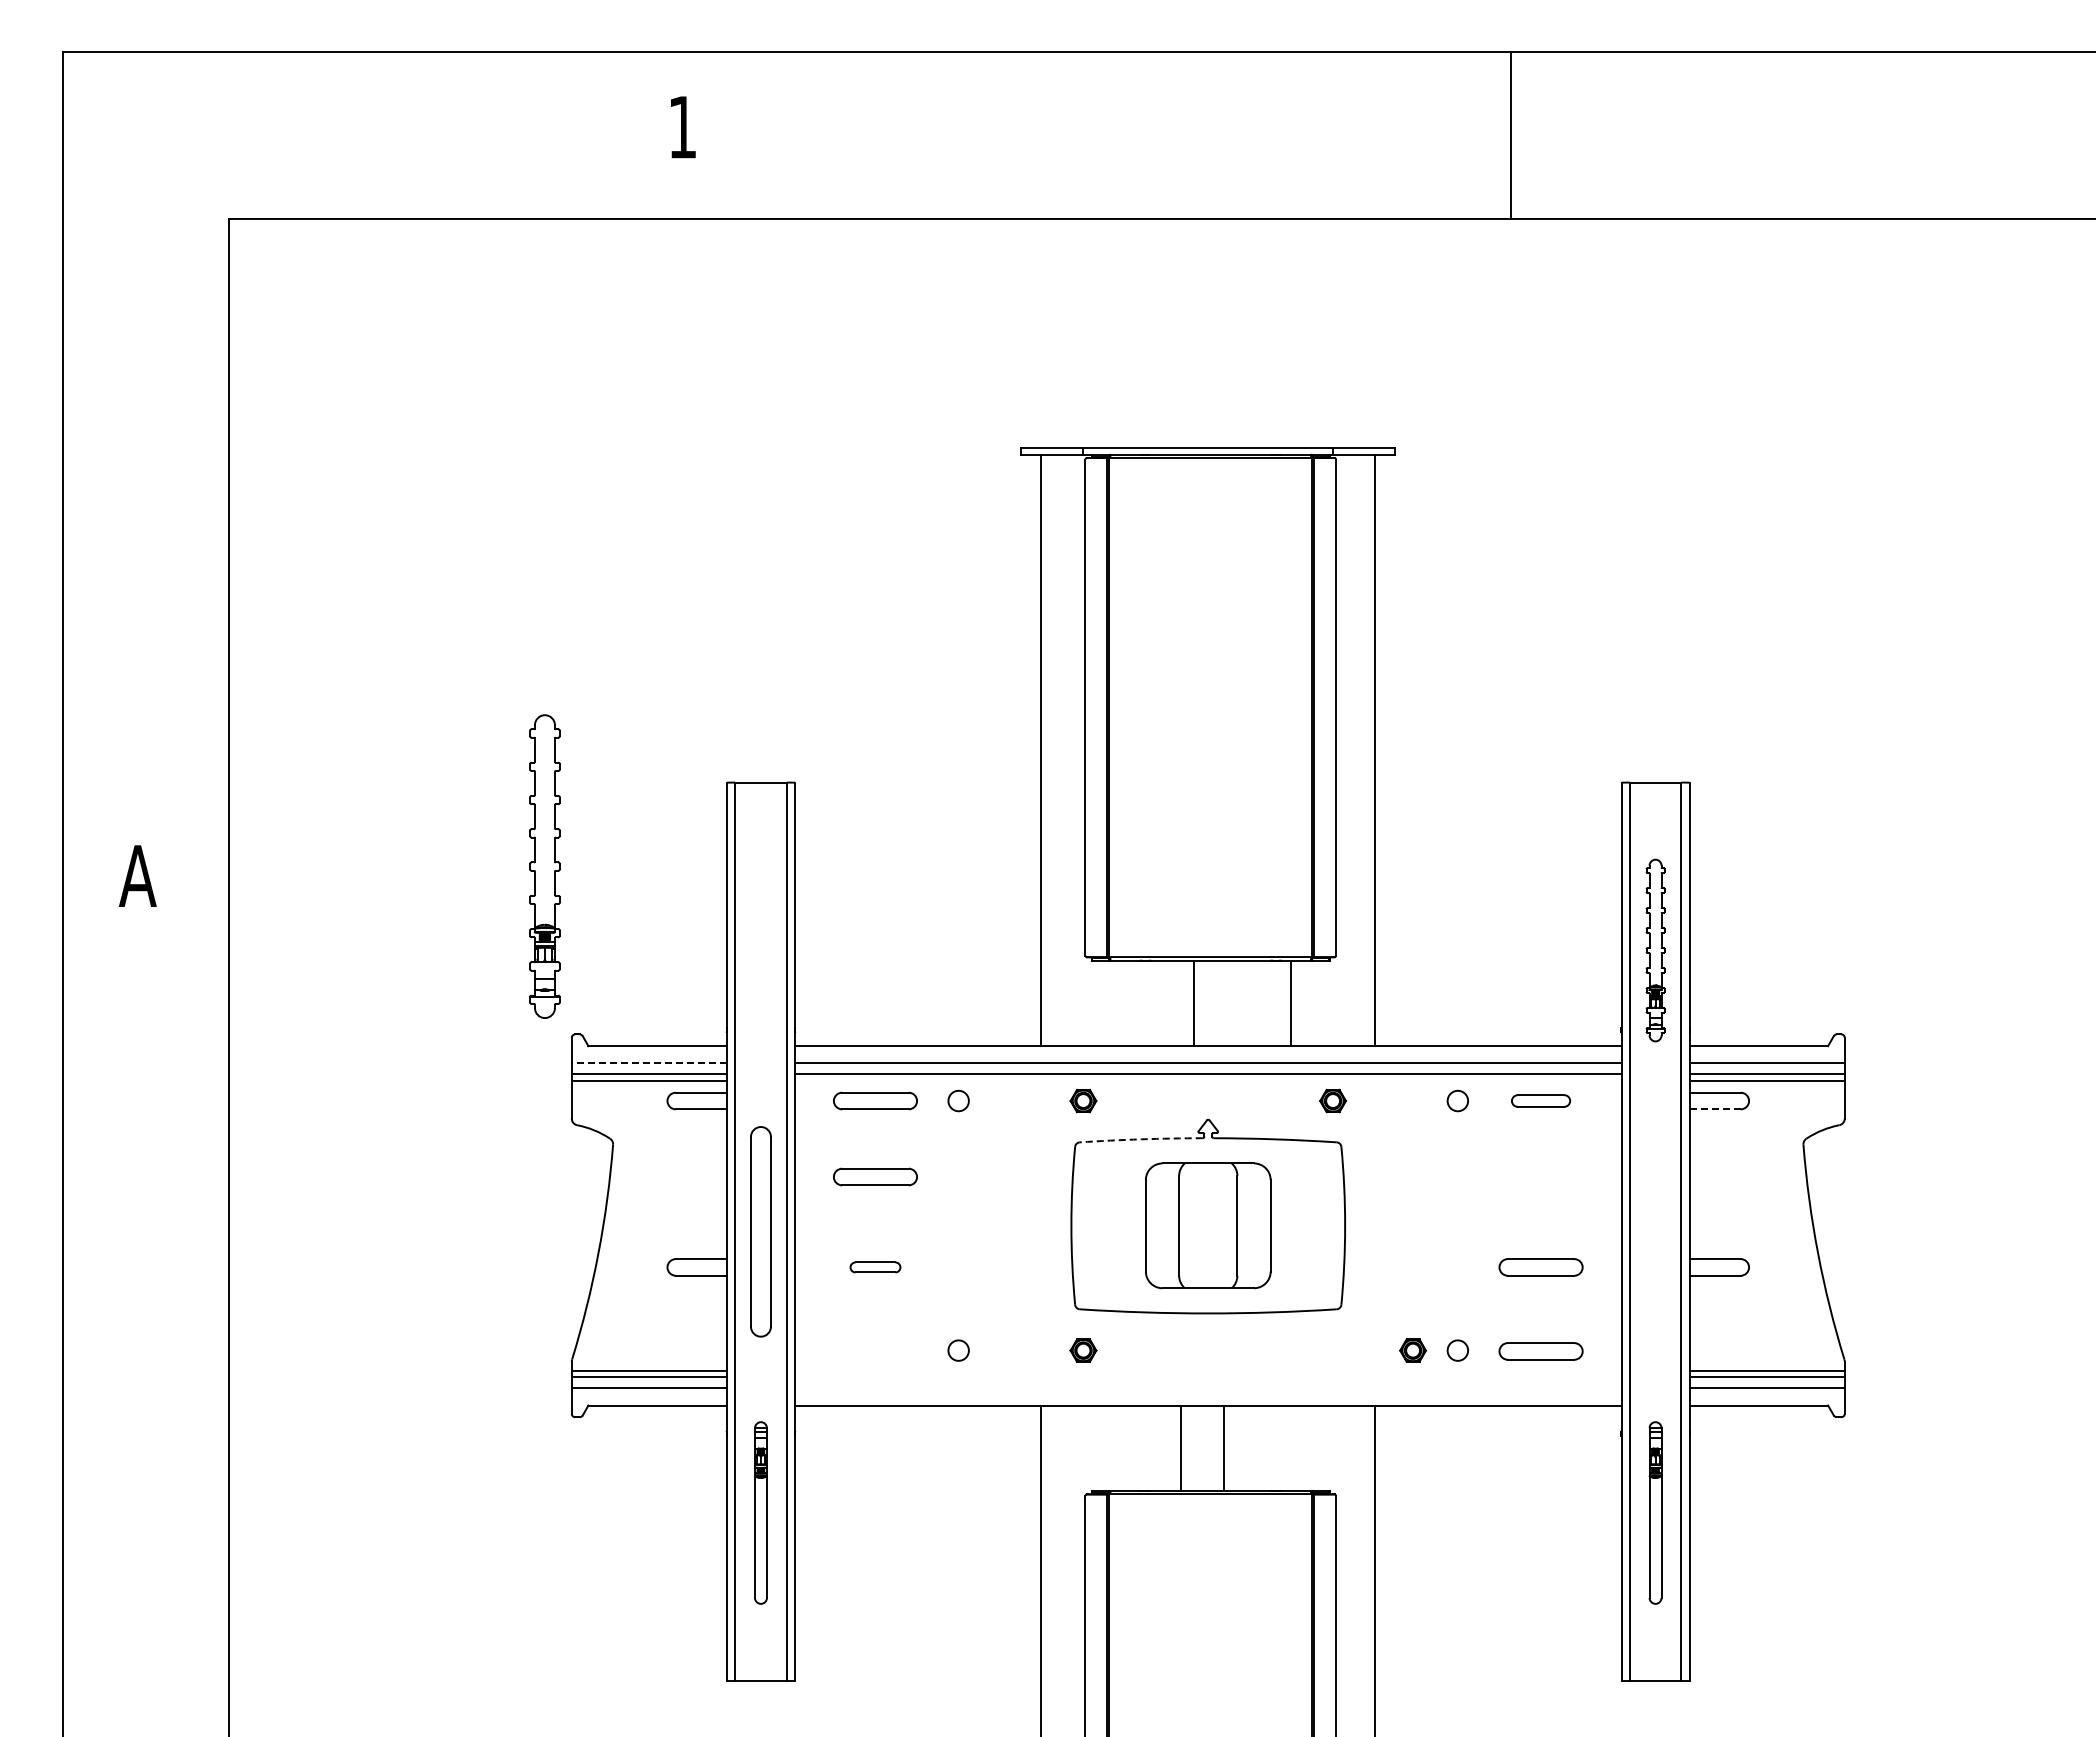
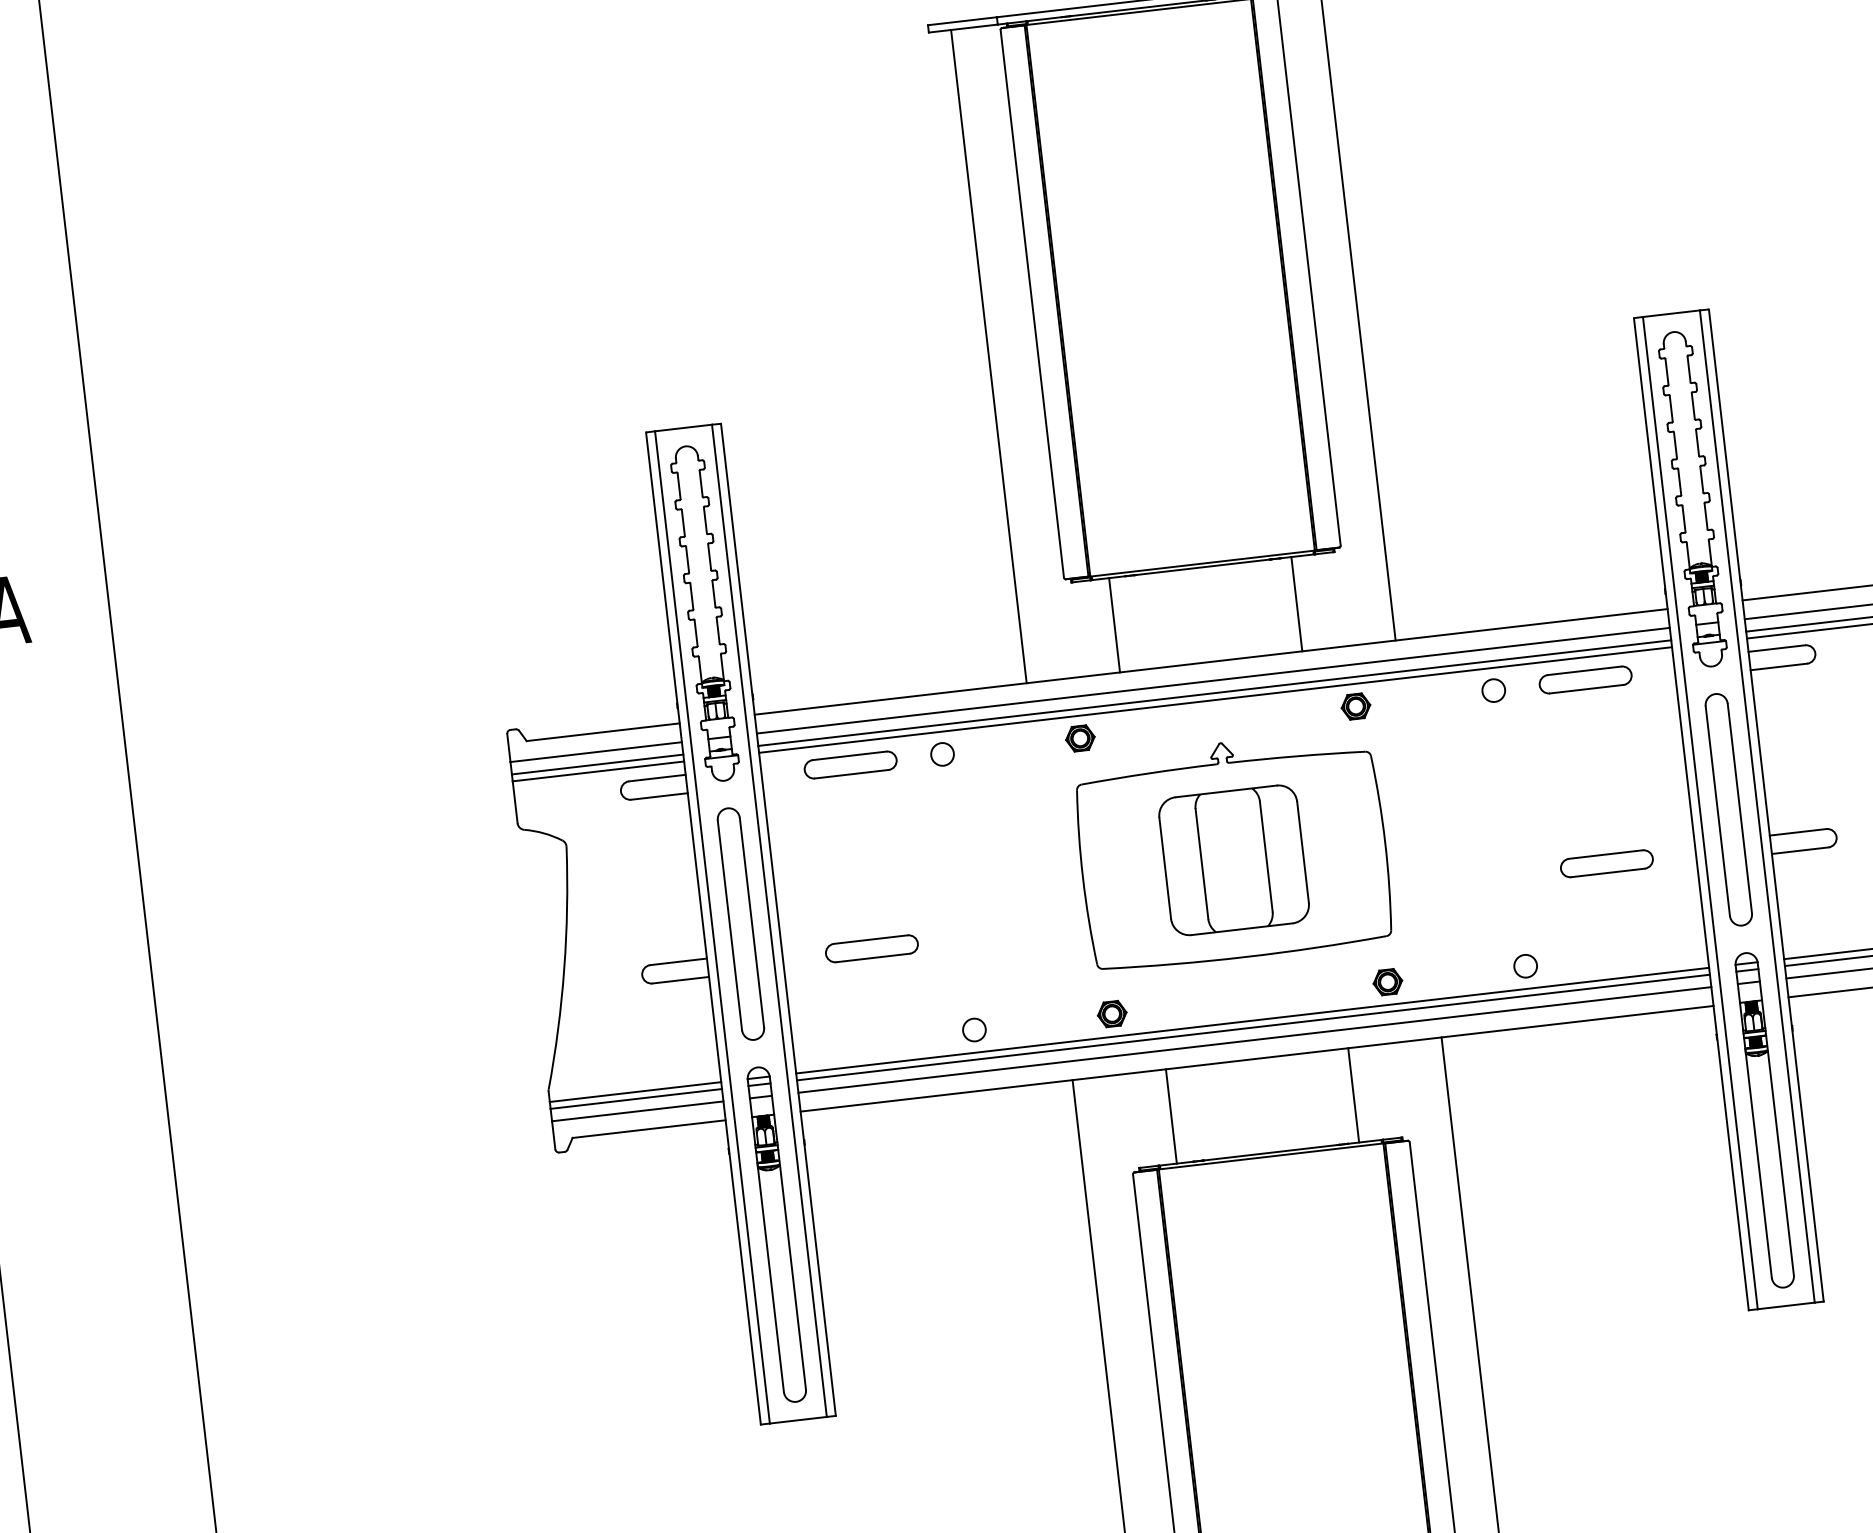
part: (544, 866) -> (704, 613), moved
part: (1655, 950) -> (1692, 499), size x1.67
line: (1193, 1003) -> (1114, 625), moved
line: (649, 1063) -> (596, 752), dashed -> solid
line: (1207, 1080) -> (1214, 699), added
part: (1540, 1100) -> (1584, 679), size x1.43
line: (1715, 1109) -> (1779, 667), dashed -> solid
arc: (1141, 1139) -> (1149, 773), dashed -> solid
part: (875, 1176) -> (860, 848), removed
part: (1655, 1231) -> (1728, 809), added
part: (875, 1267) -> (871, 948), size x1.67
part: (1413, 1350) -> (1388, 982), moved
part: (1540, 1351) -> (1617, 956), removed
line: (1207, 1371) -> (1251, 1021), added
line: (1207, 1377) -> (1252, 1027), added
line: (1207, 1388) -> (1254, 1040), added
line: (1180, 1447) -> (1171, 1115), moved
line: (1223, 1447) -> (1353, 1094), moved
part: (760, 1512) -> (776, 1234), size x1.67
part: (1655, 1512) -> (1764, 1119), size x1.67

